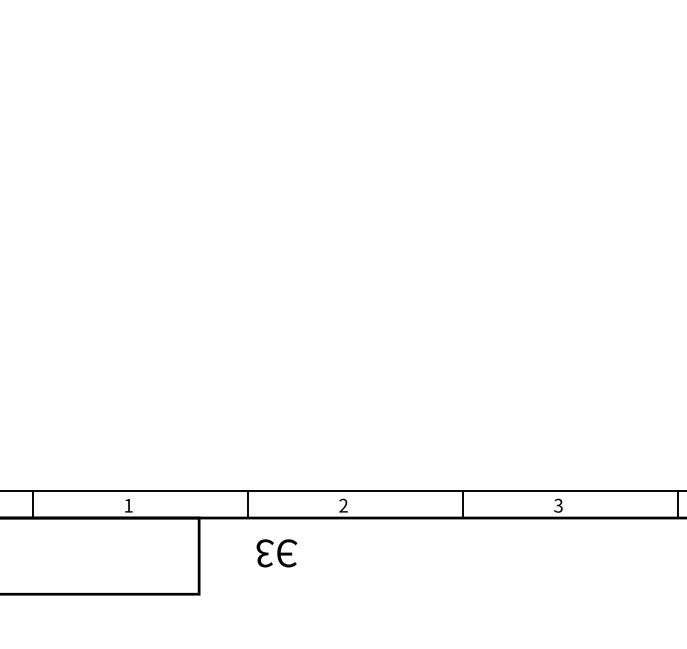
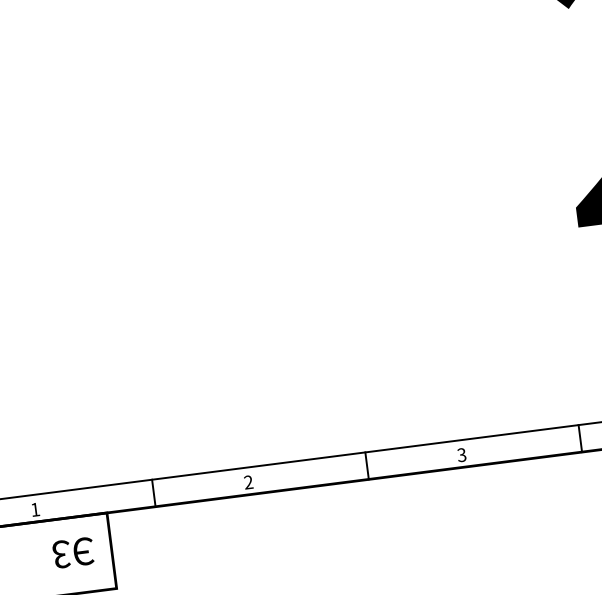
text: (276, 553) -> (73, 553), moved

